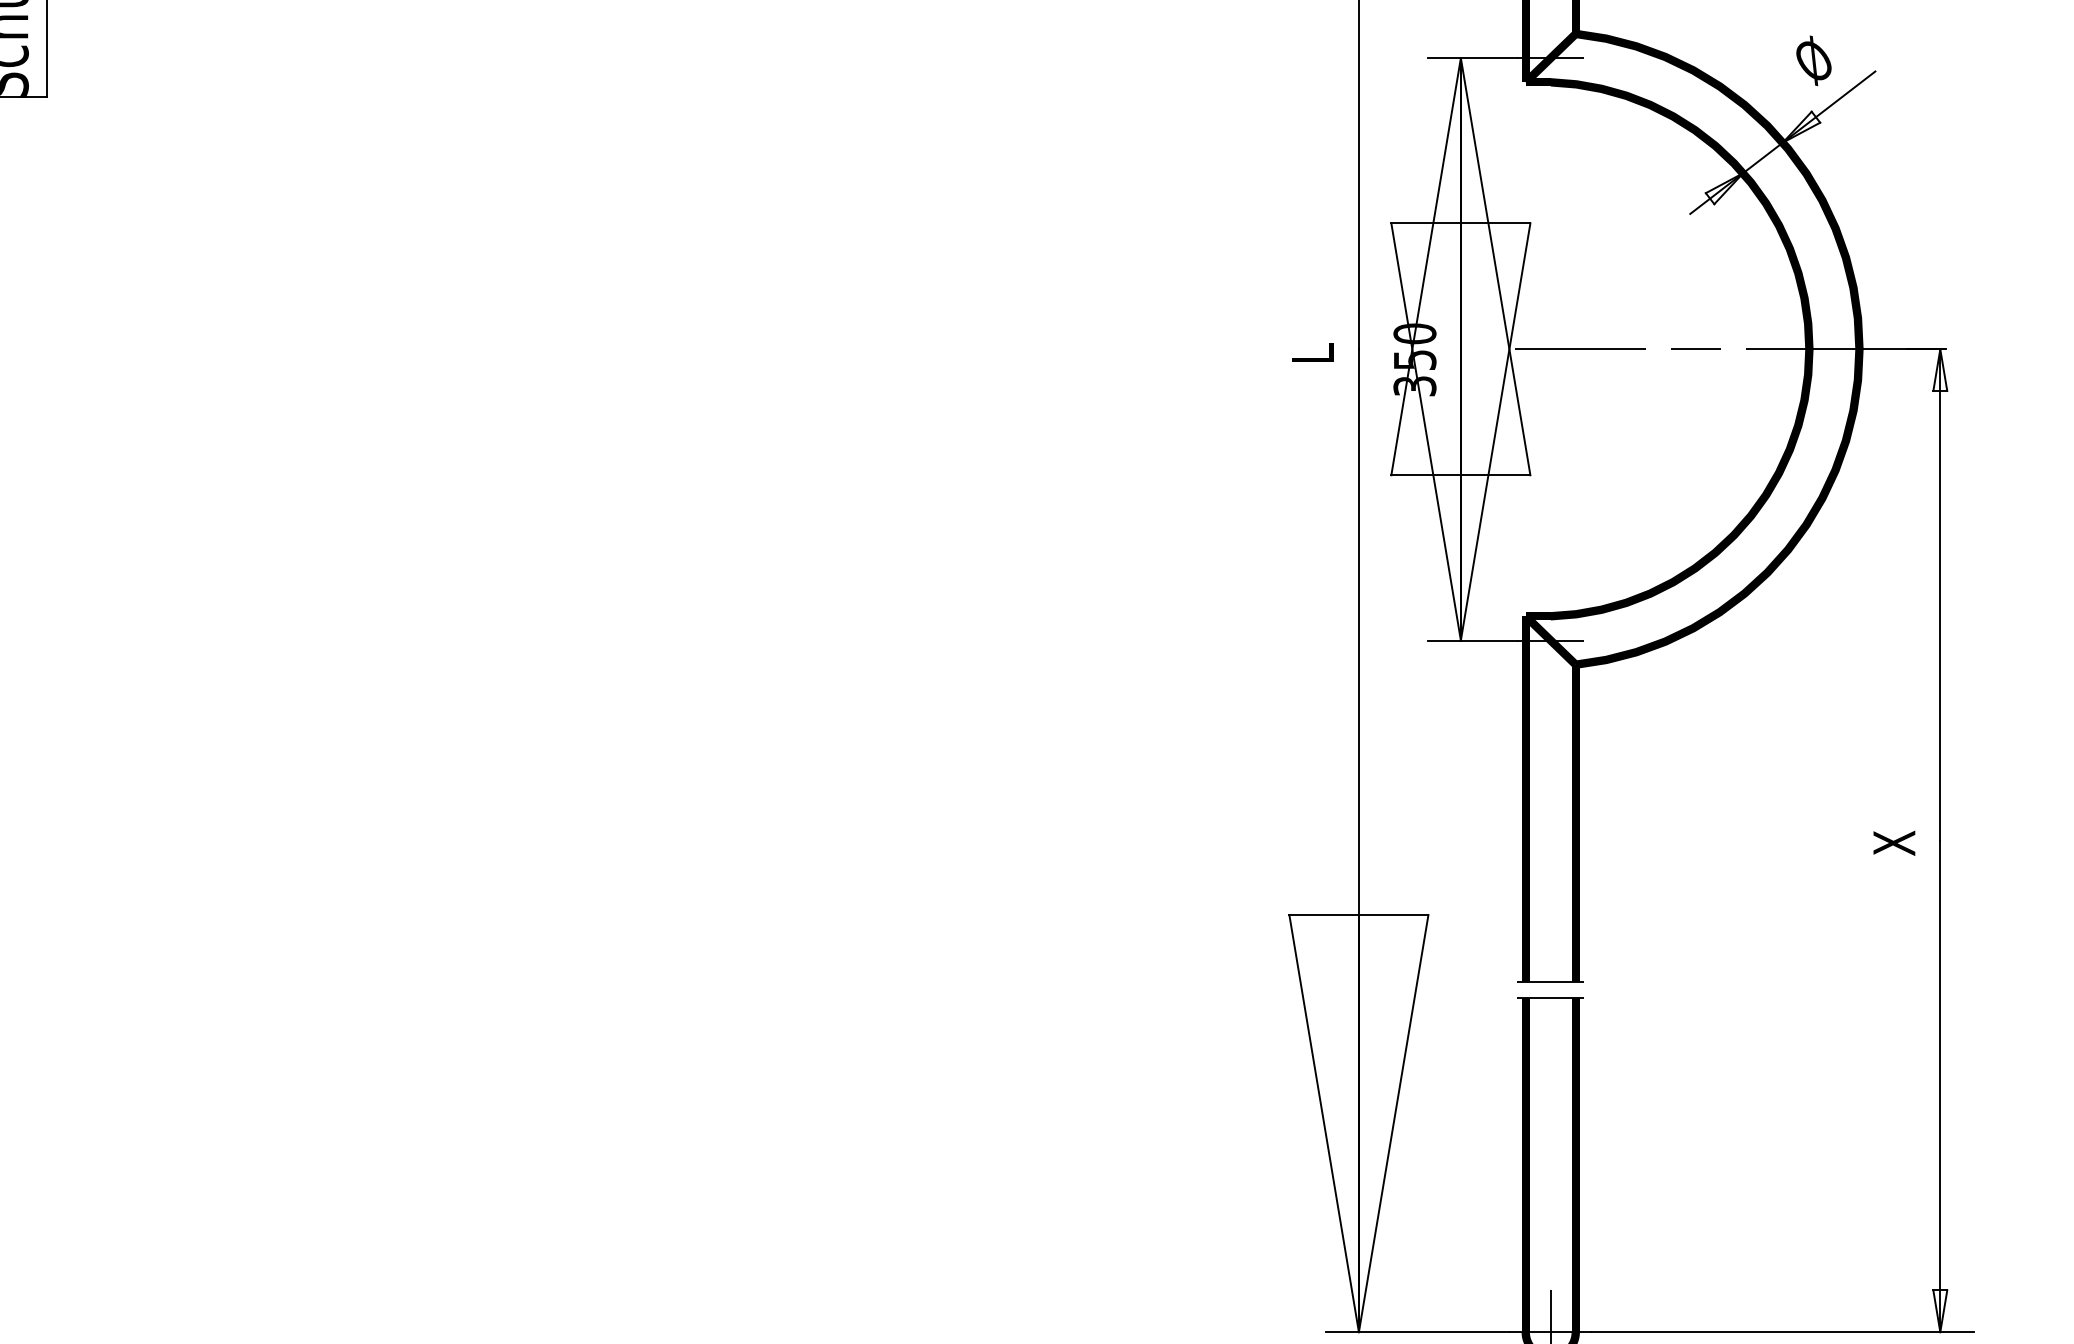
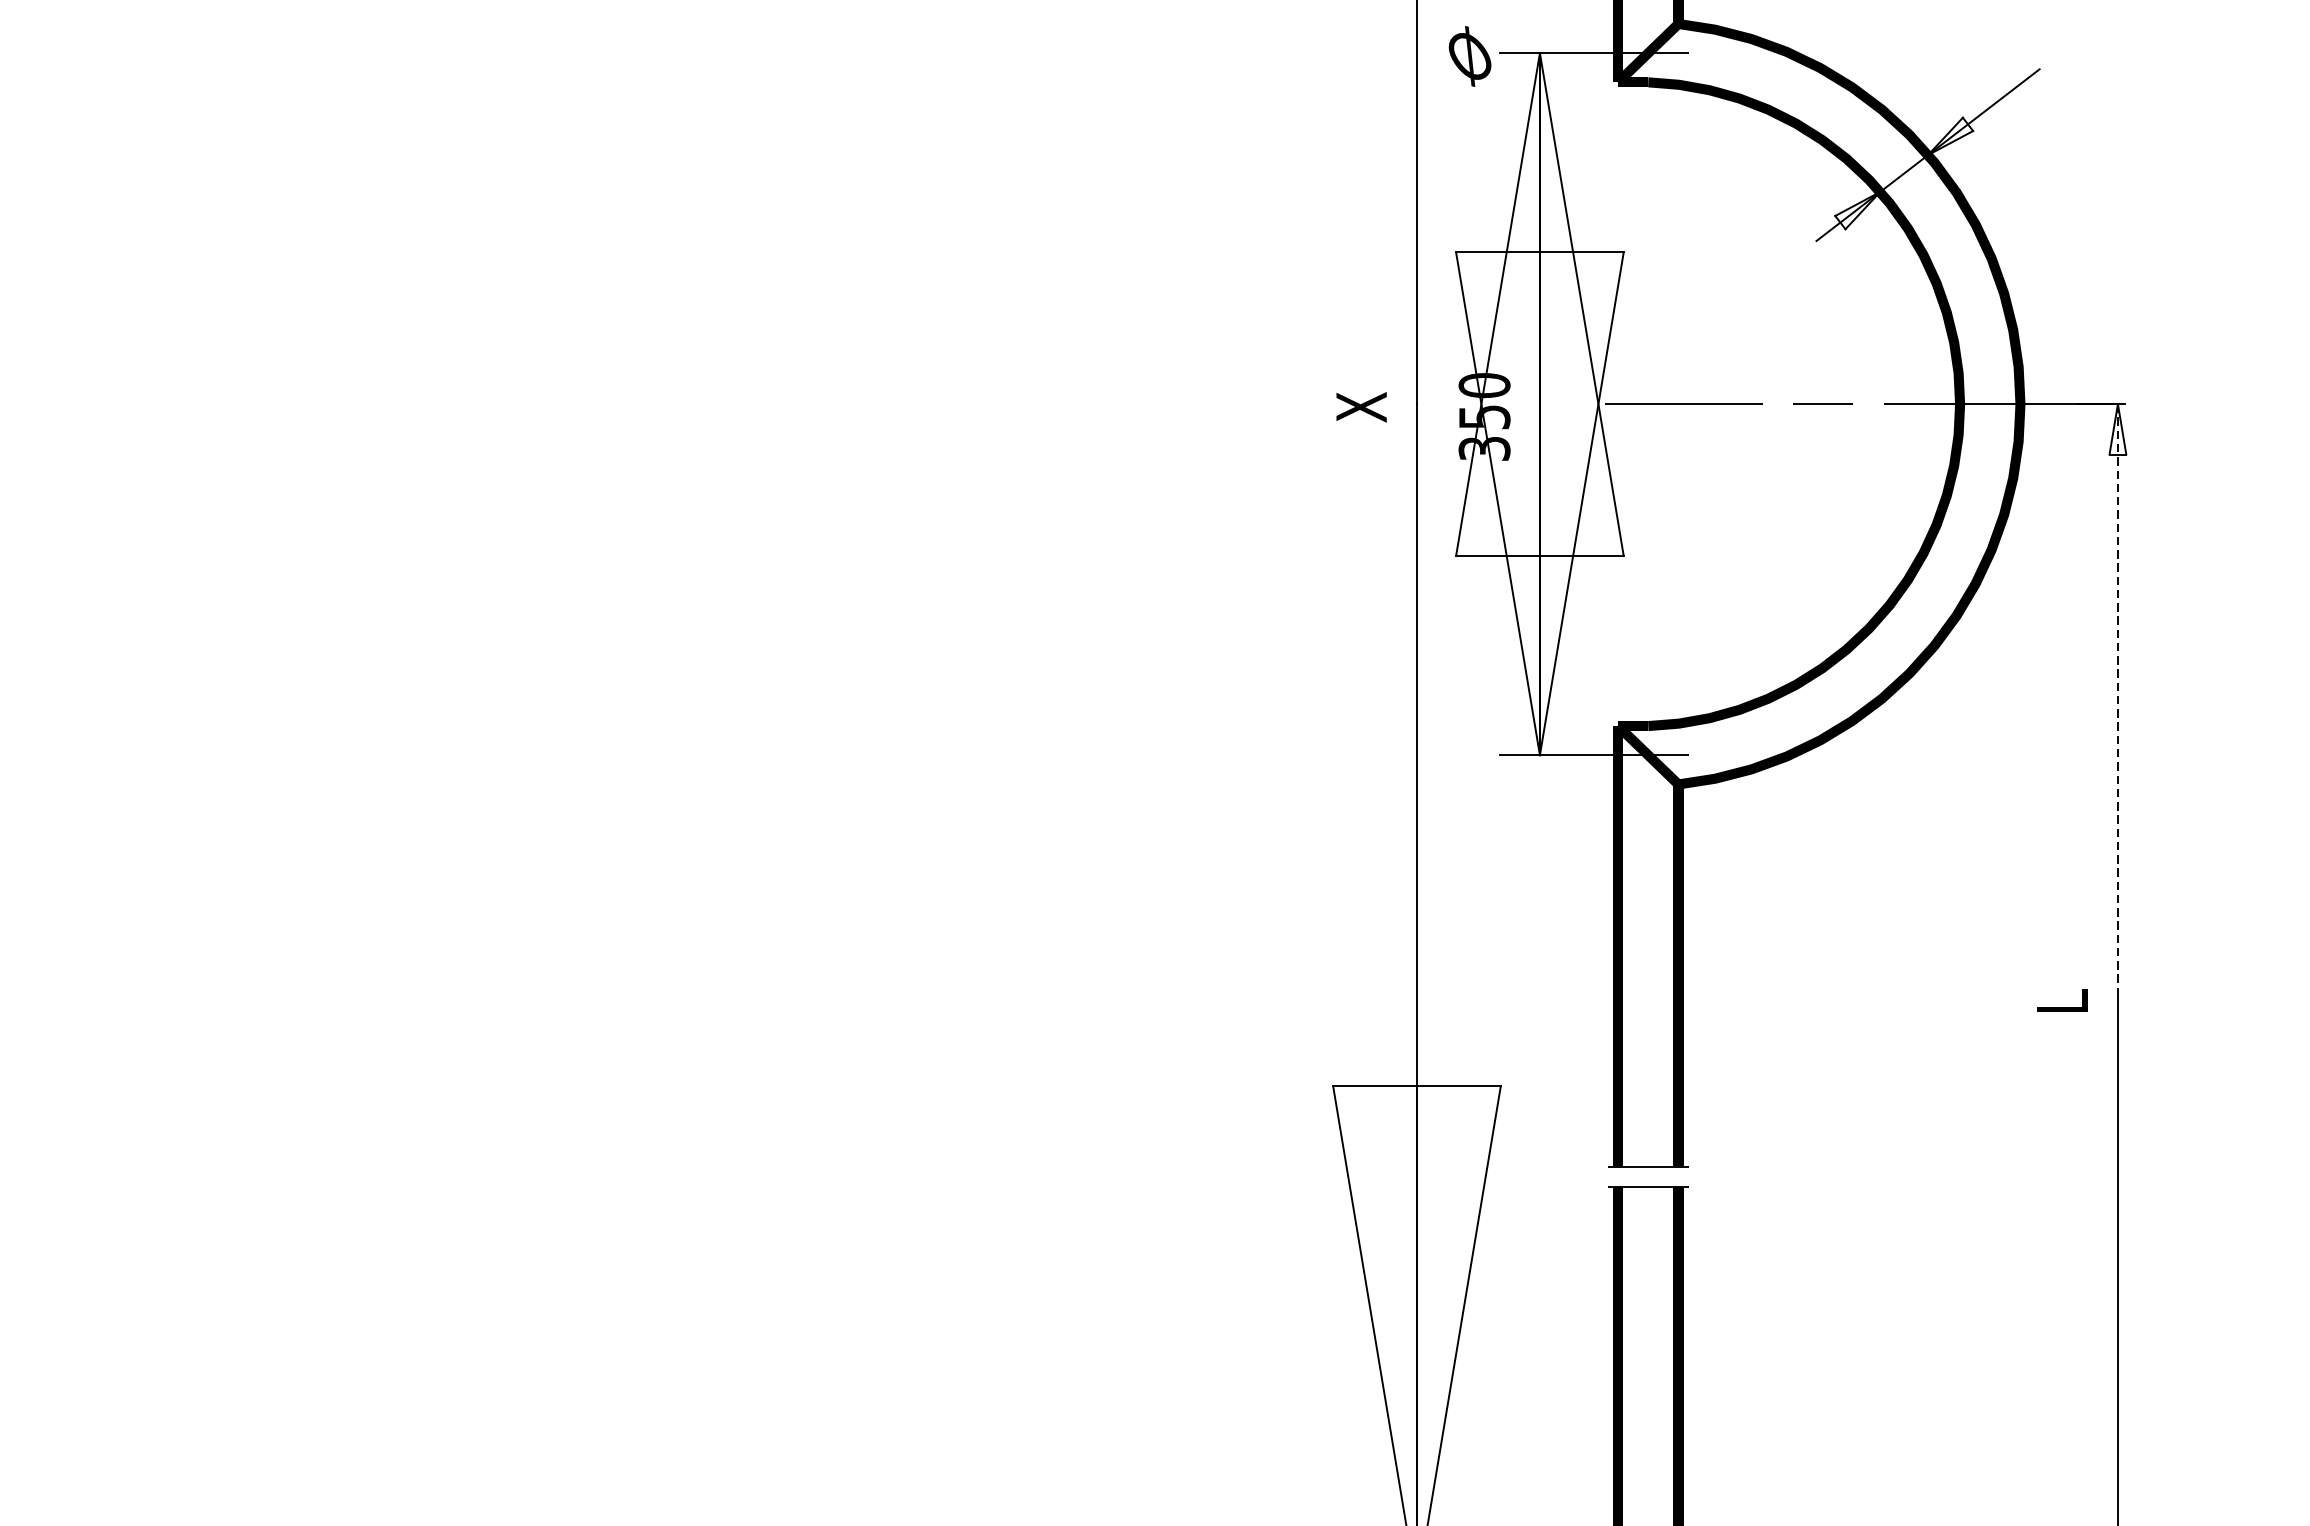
text: (1813, 60) -> (1469, 56), moved
text: (1312, 351) -> (1361, 406), L -> X
line: (1940, 595) -> (2118, 701), solid -> dashed
text: (1894, 842) -> (2062, 998), X -> L

